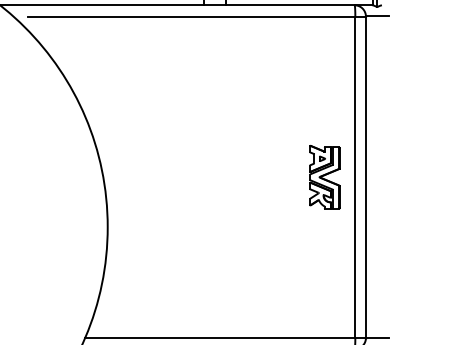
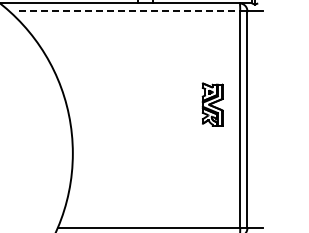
line: (191, 17) -> (129, 11), solid -> dashed
part: (324, 176) -> (212, 104), moved

